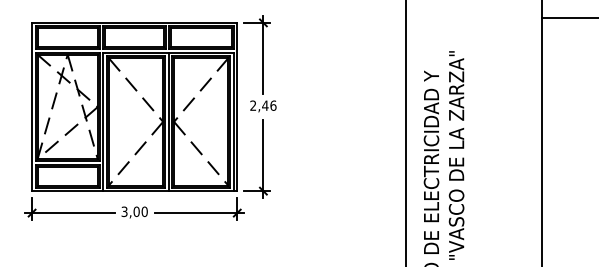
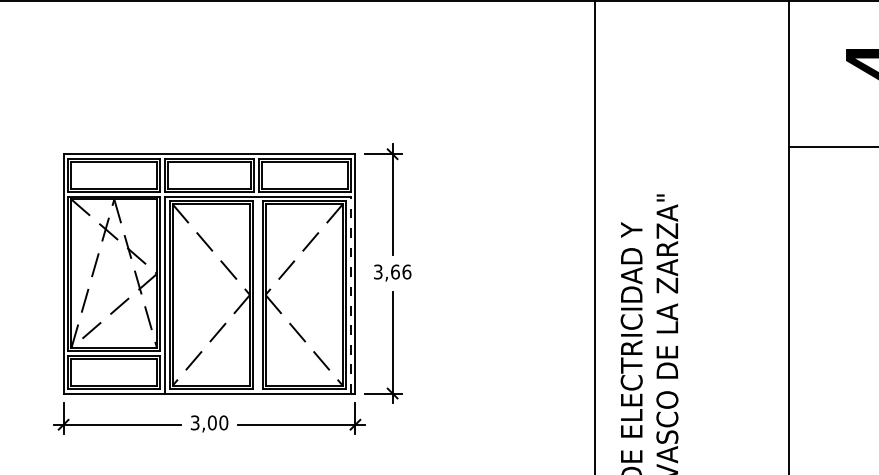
text: (259, 105) -> (387, 271), 2,46 -> 3,66
line: (168, 121) -> (257, 294), removed
line: (233, 121) -> (350, 294), solid -> dashed

